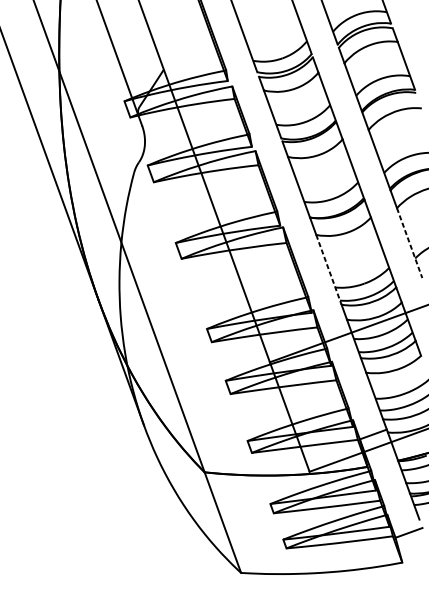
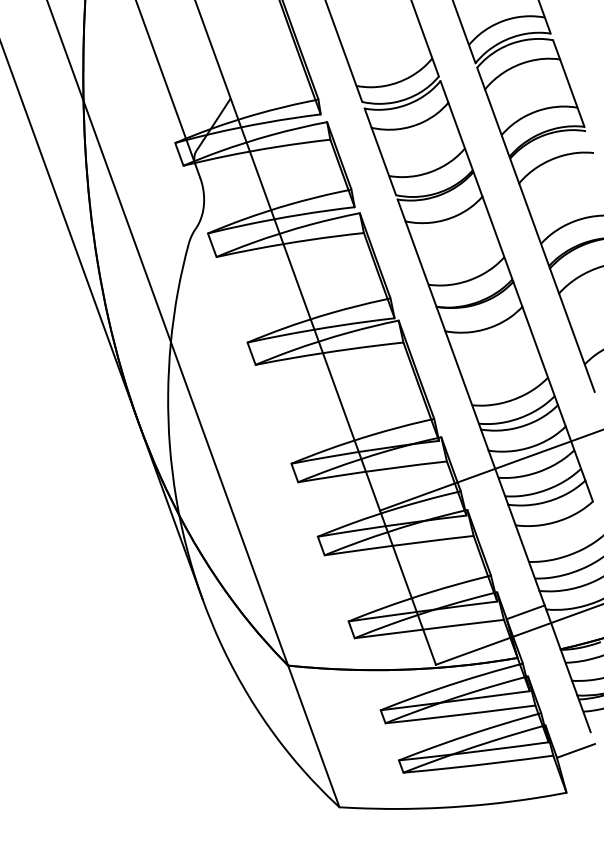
line: (410, 243) -> (577, 343), dashed -> solid
line: (329, 269) -> (463, 380), dashed -> solid

